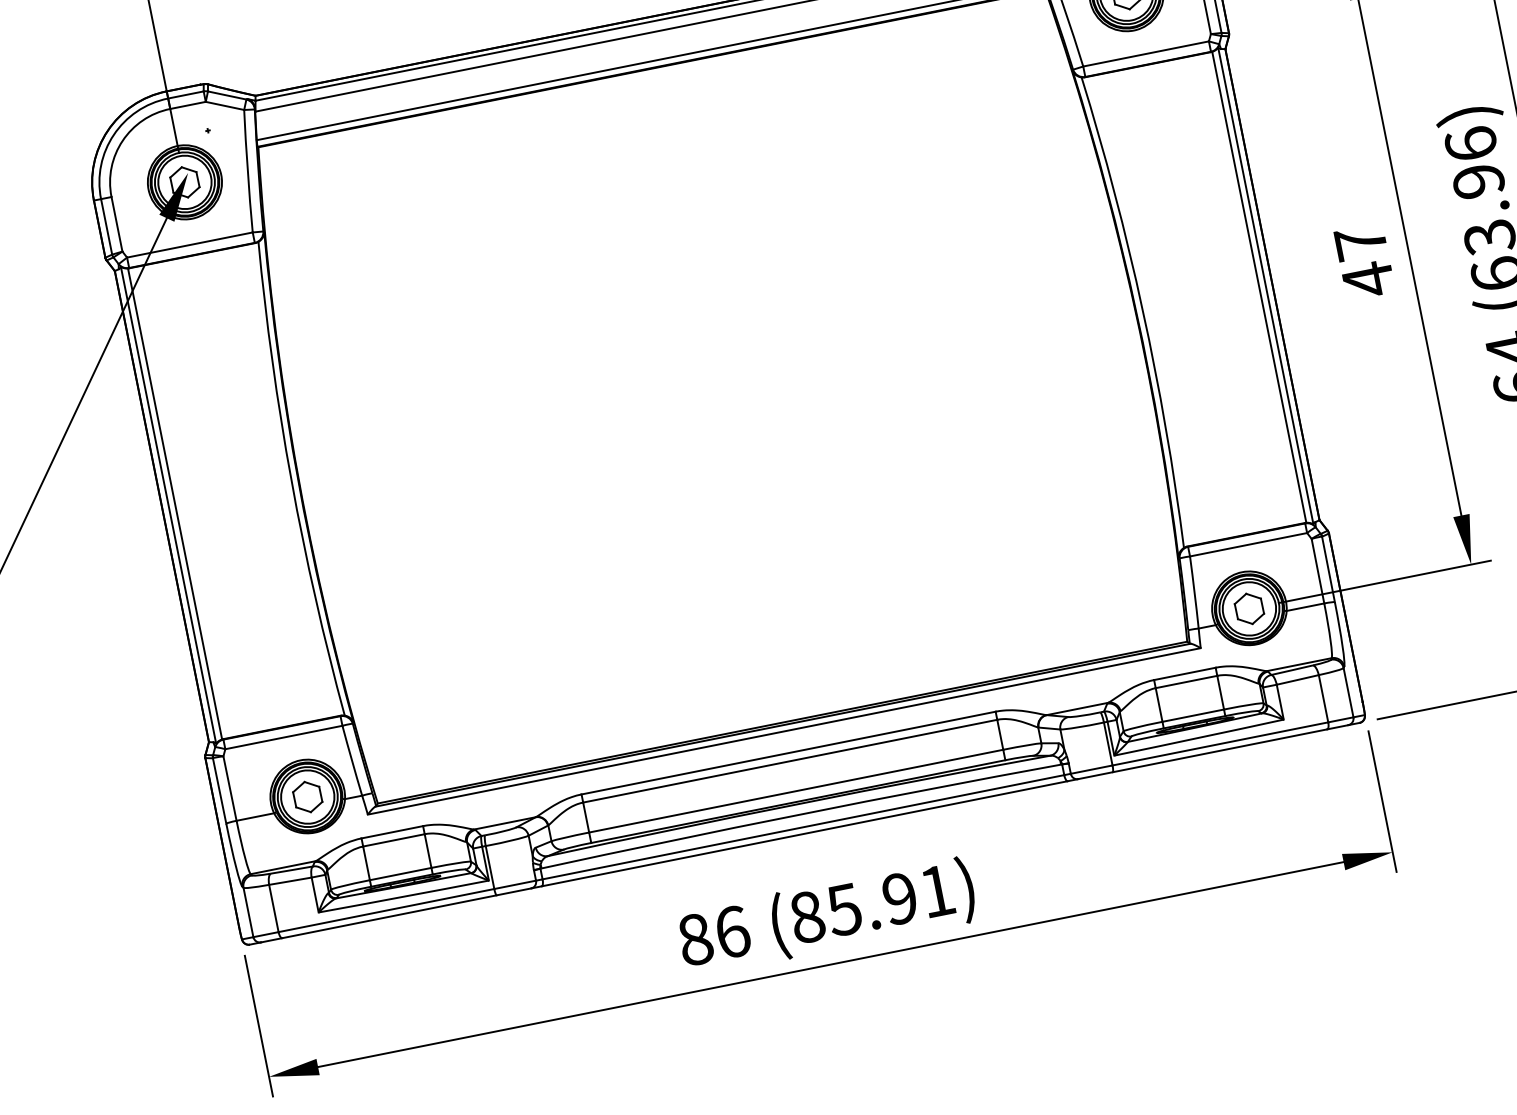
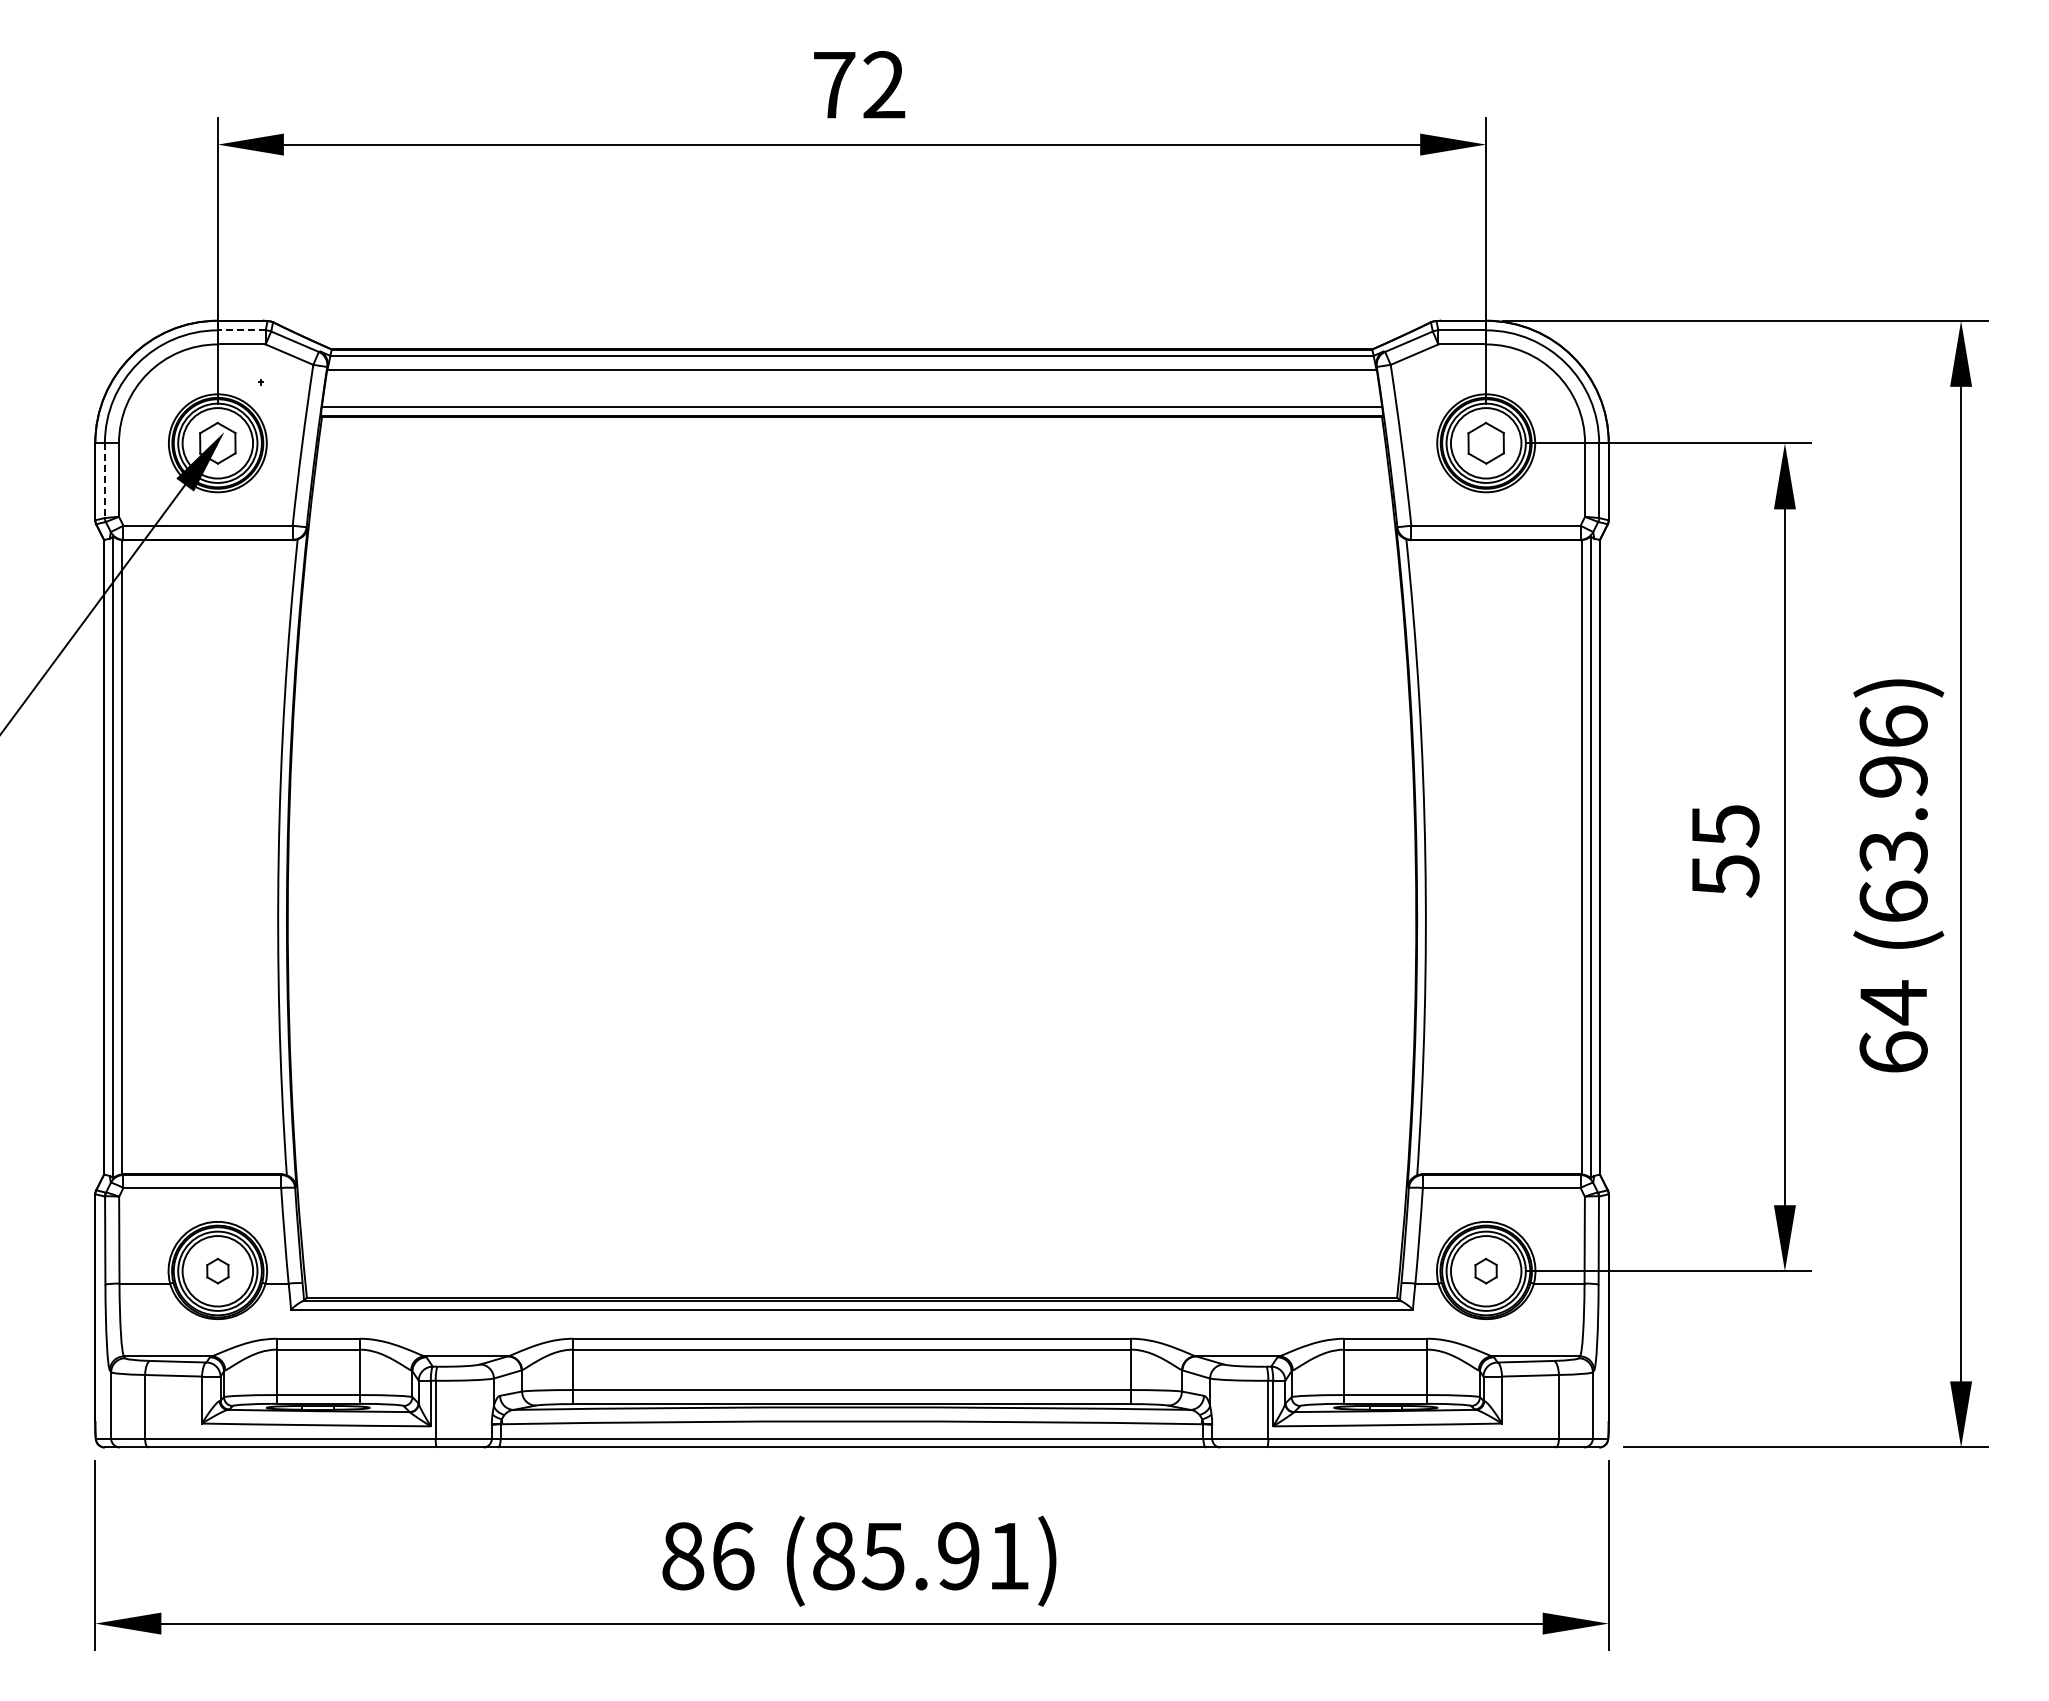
line: (185, 95) -> (241, 330), solid -> dashed
line: (106, 227) -> (104, 481), solid -> dashed
text: (1364, 261) -> (1725, 851), 47 -> 55
part: (1248, 608) -> (1485, 1270), size x0.6
part: (307, 796) -> (217, 1270), size x0.6

